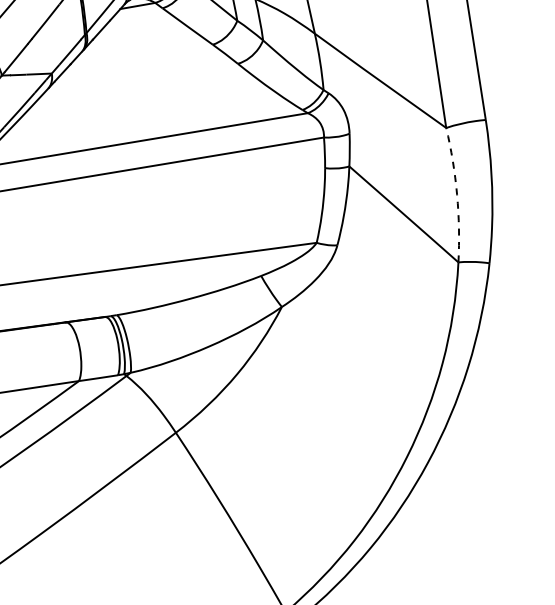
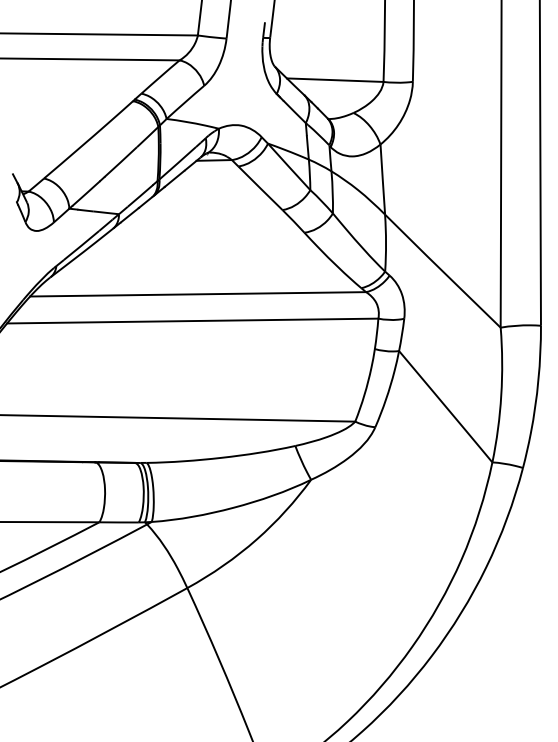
arc: (457, 194) -> (501, 395), dashed -> solid

